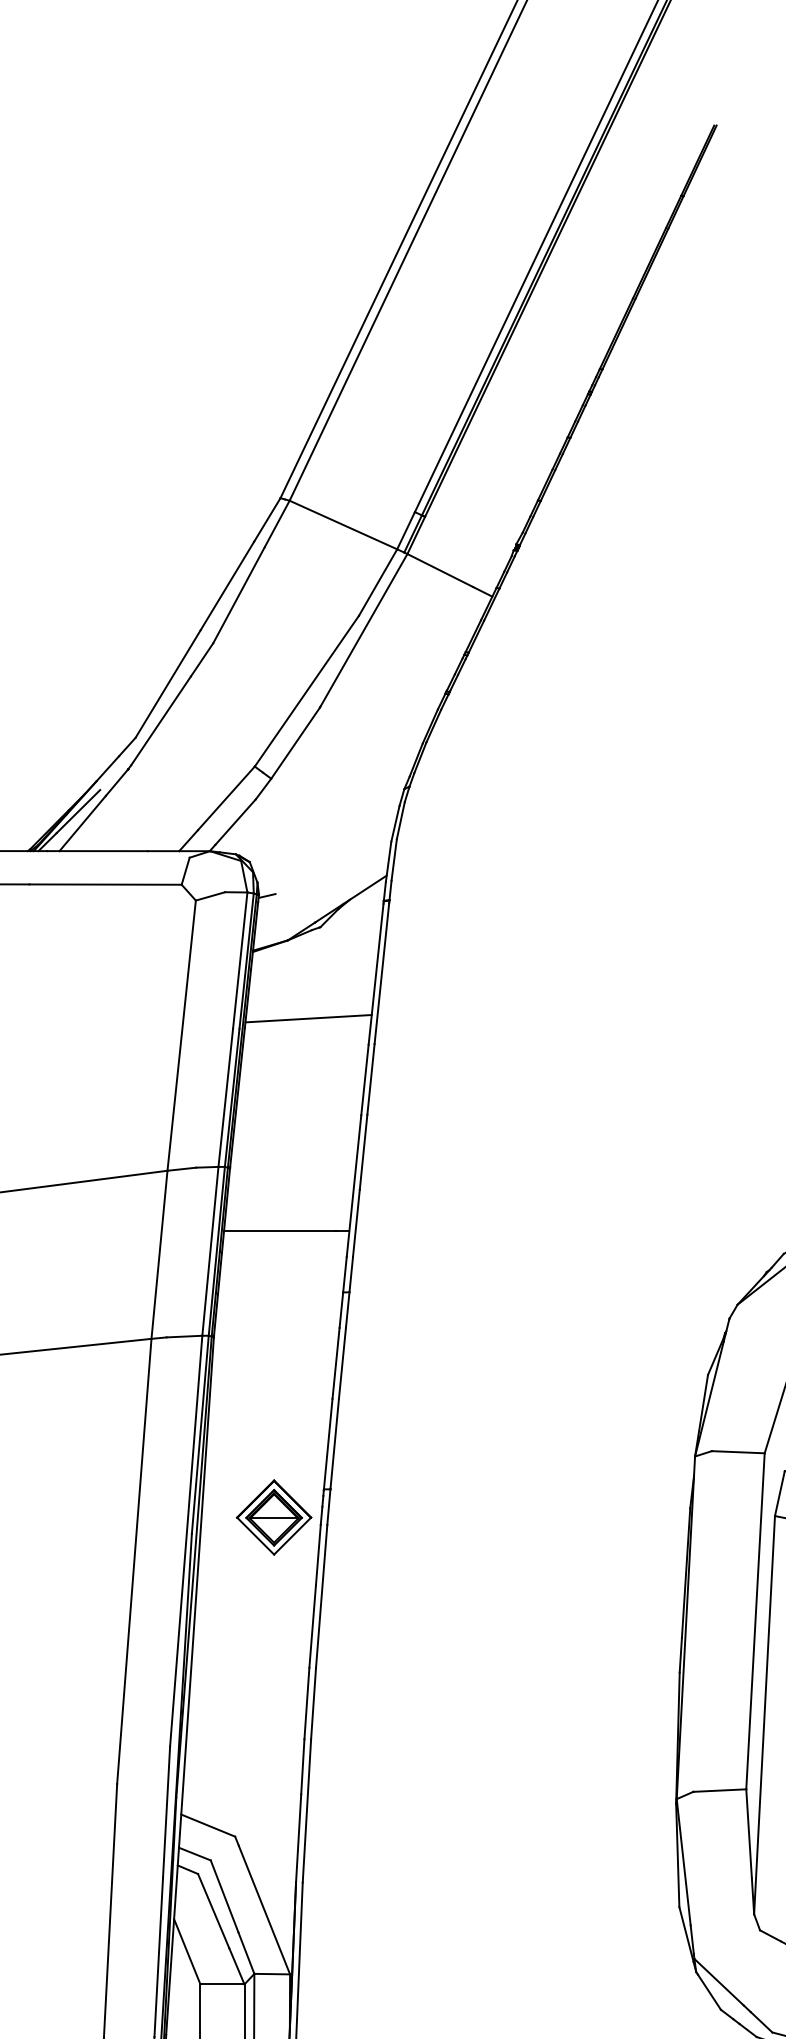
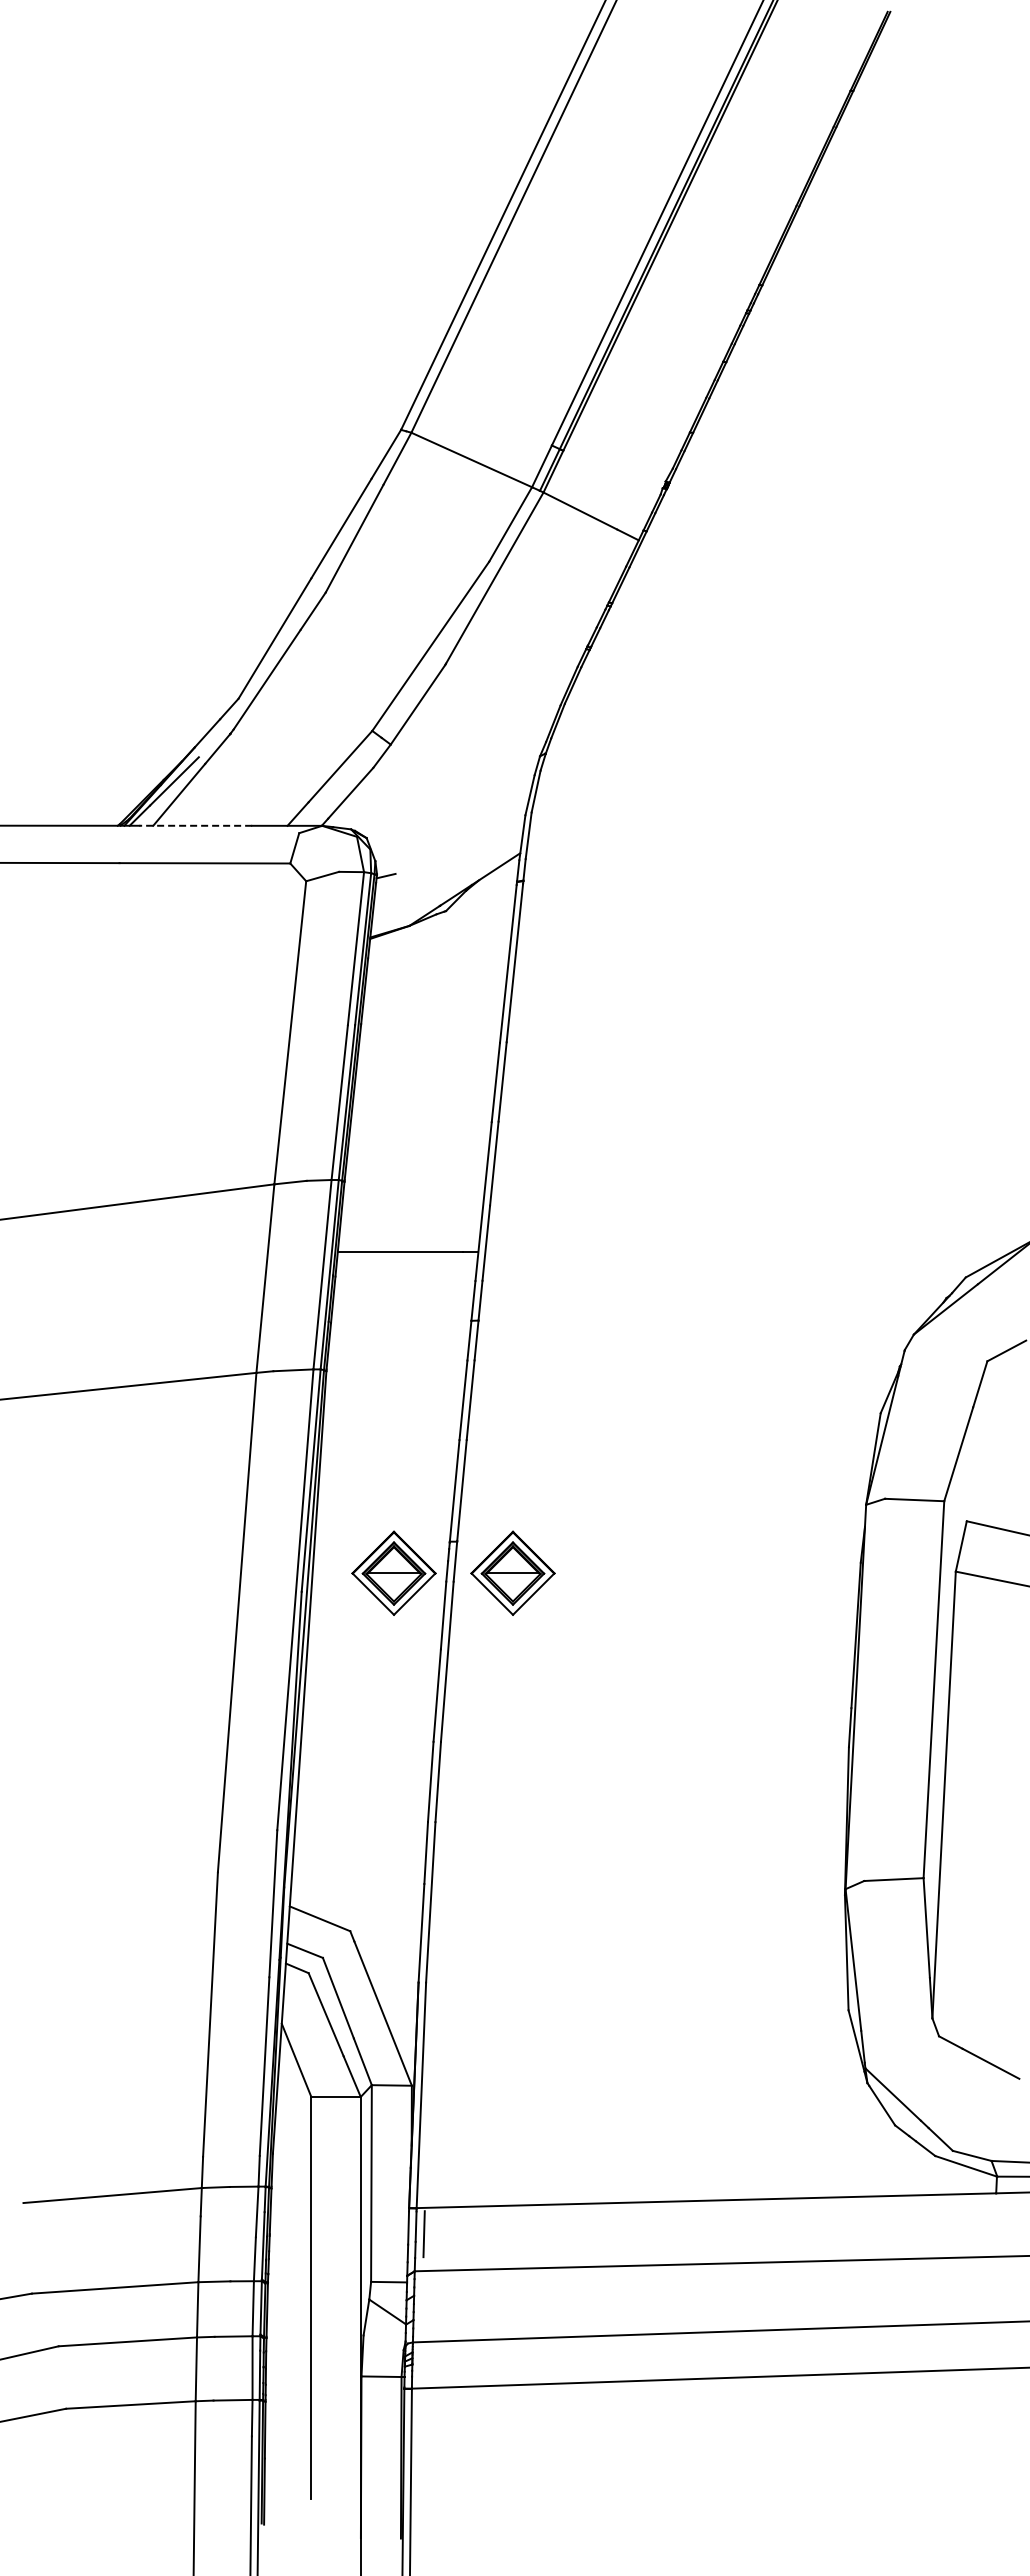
line: (97, 850) -> (195, 825), solid -> dashed
line: (308, 1018) -> (432, 1013), removed
part: (379, 1516) -> (512, 1572), added

